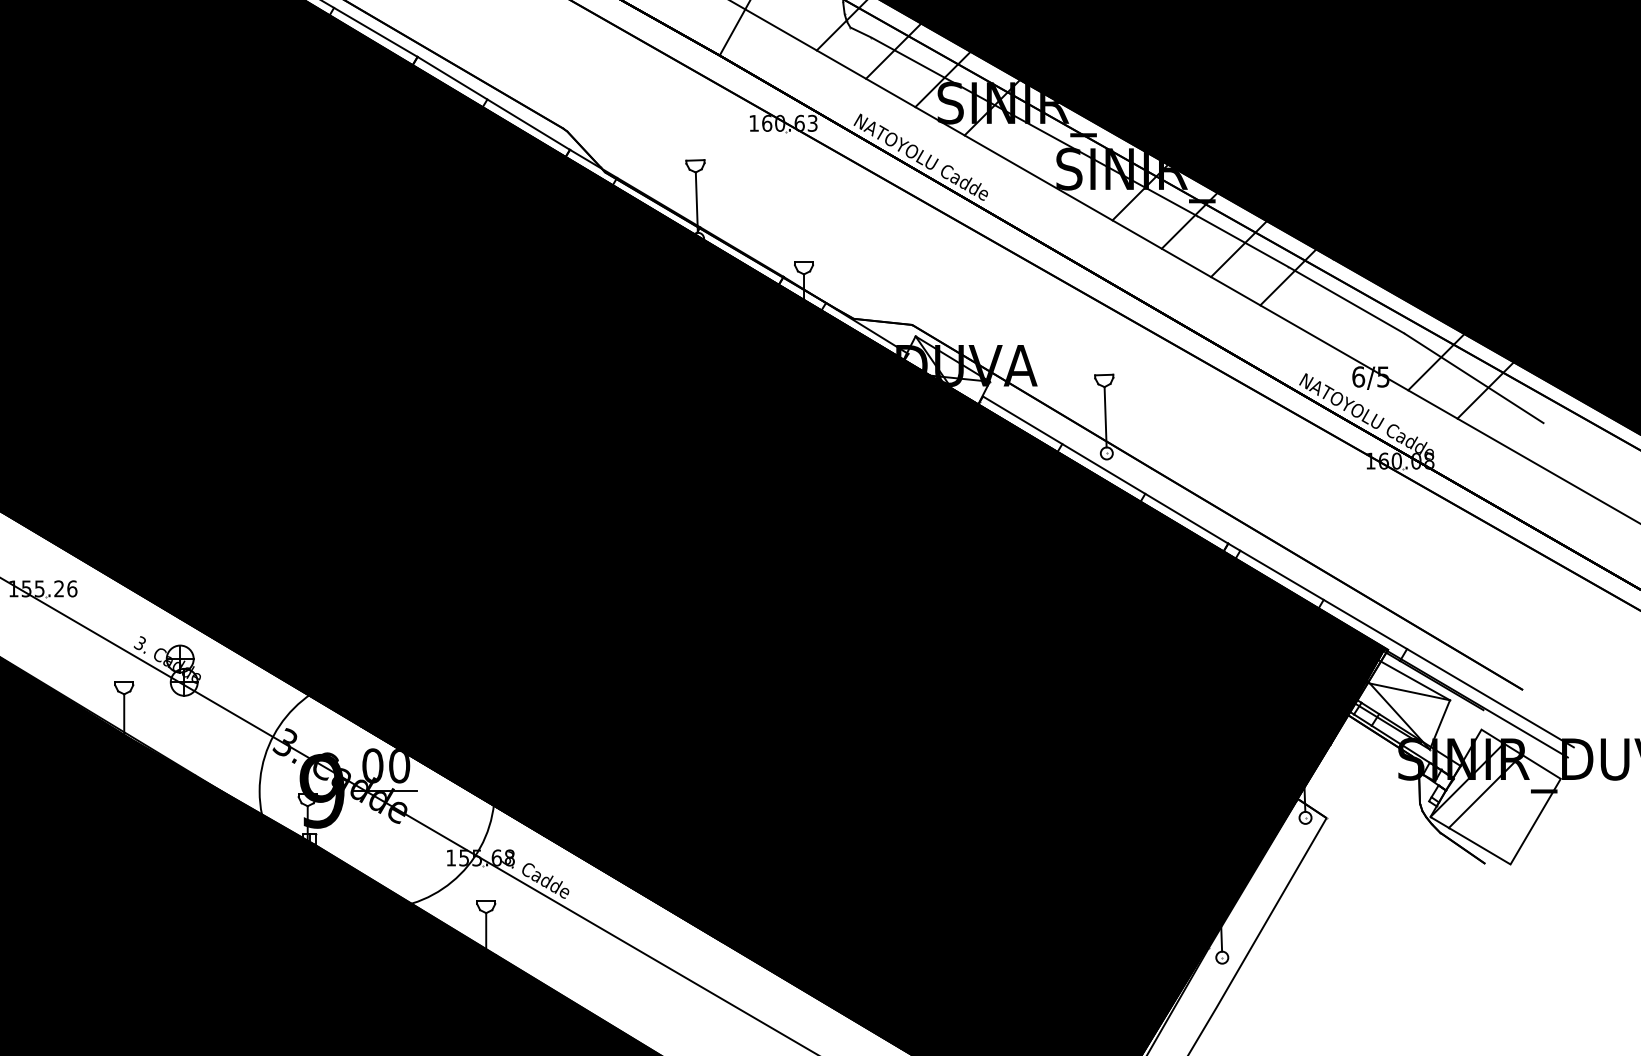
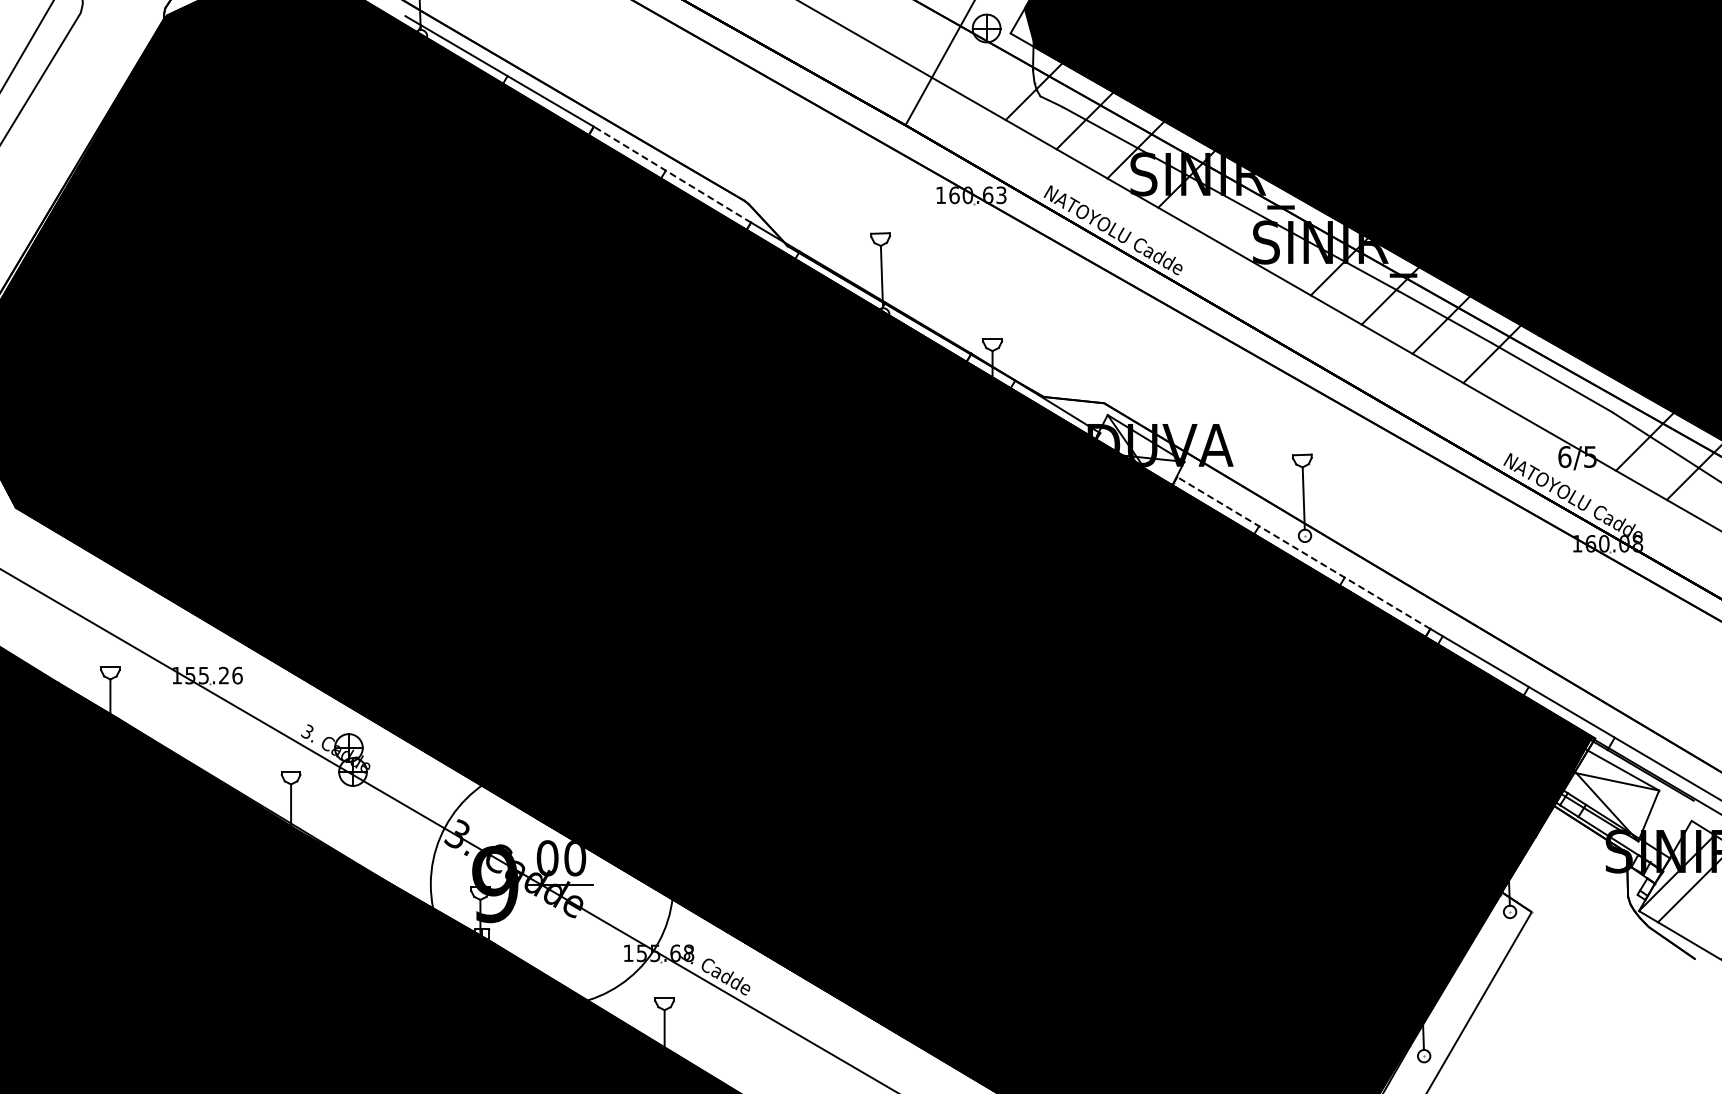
line: (493, 103) -> (672, 174), solid -> dashed
line: (1105, 470) -> (1303, 553), solid -> dashed

